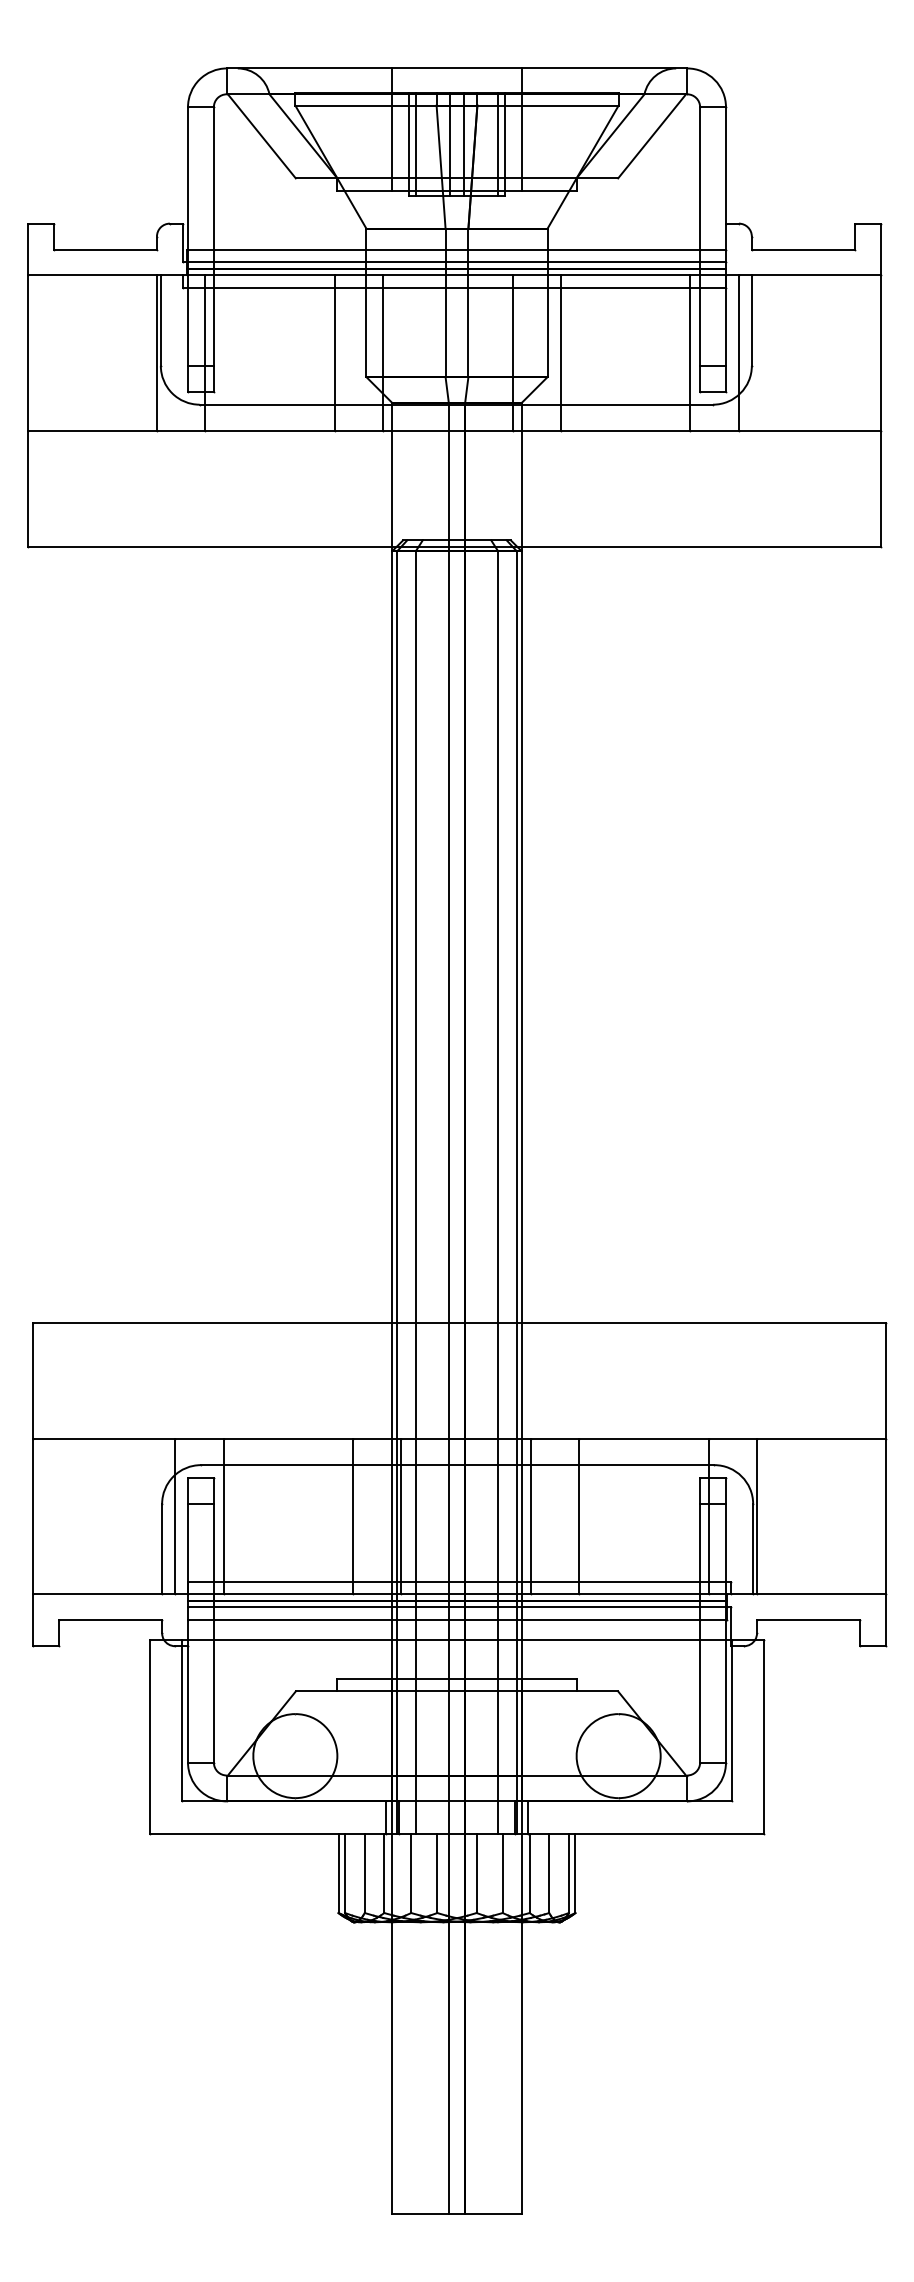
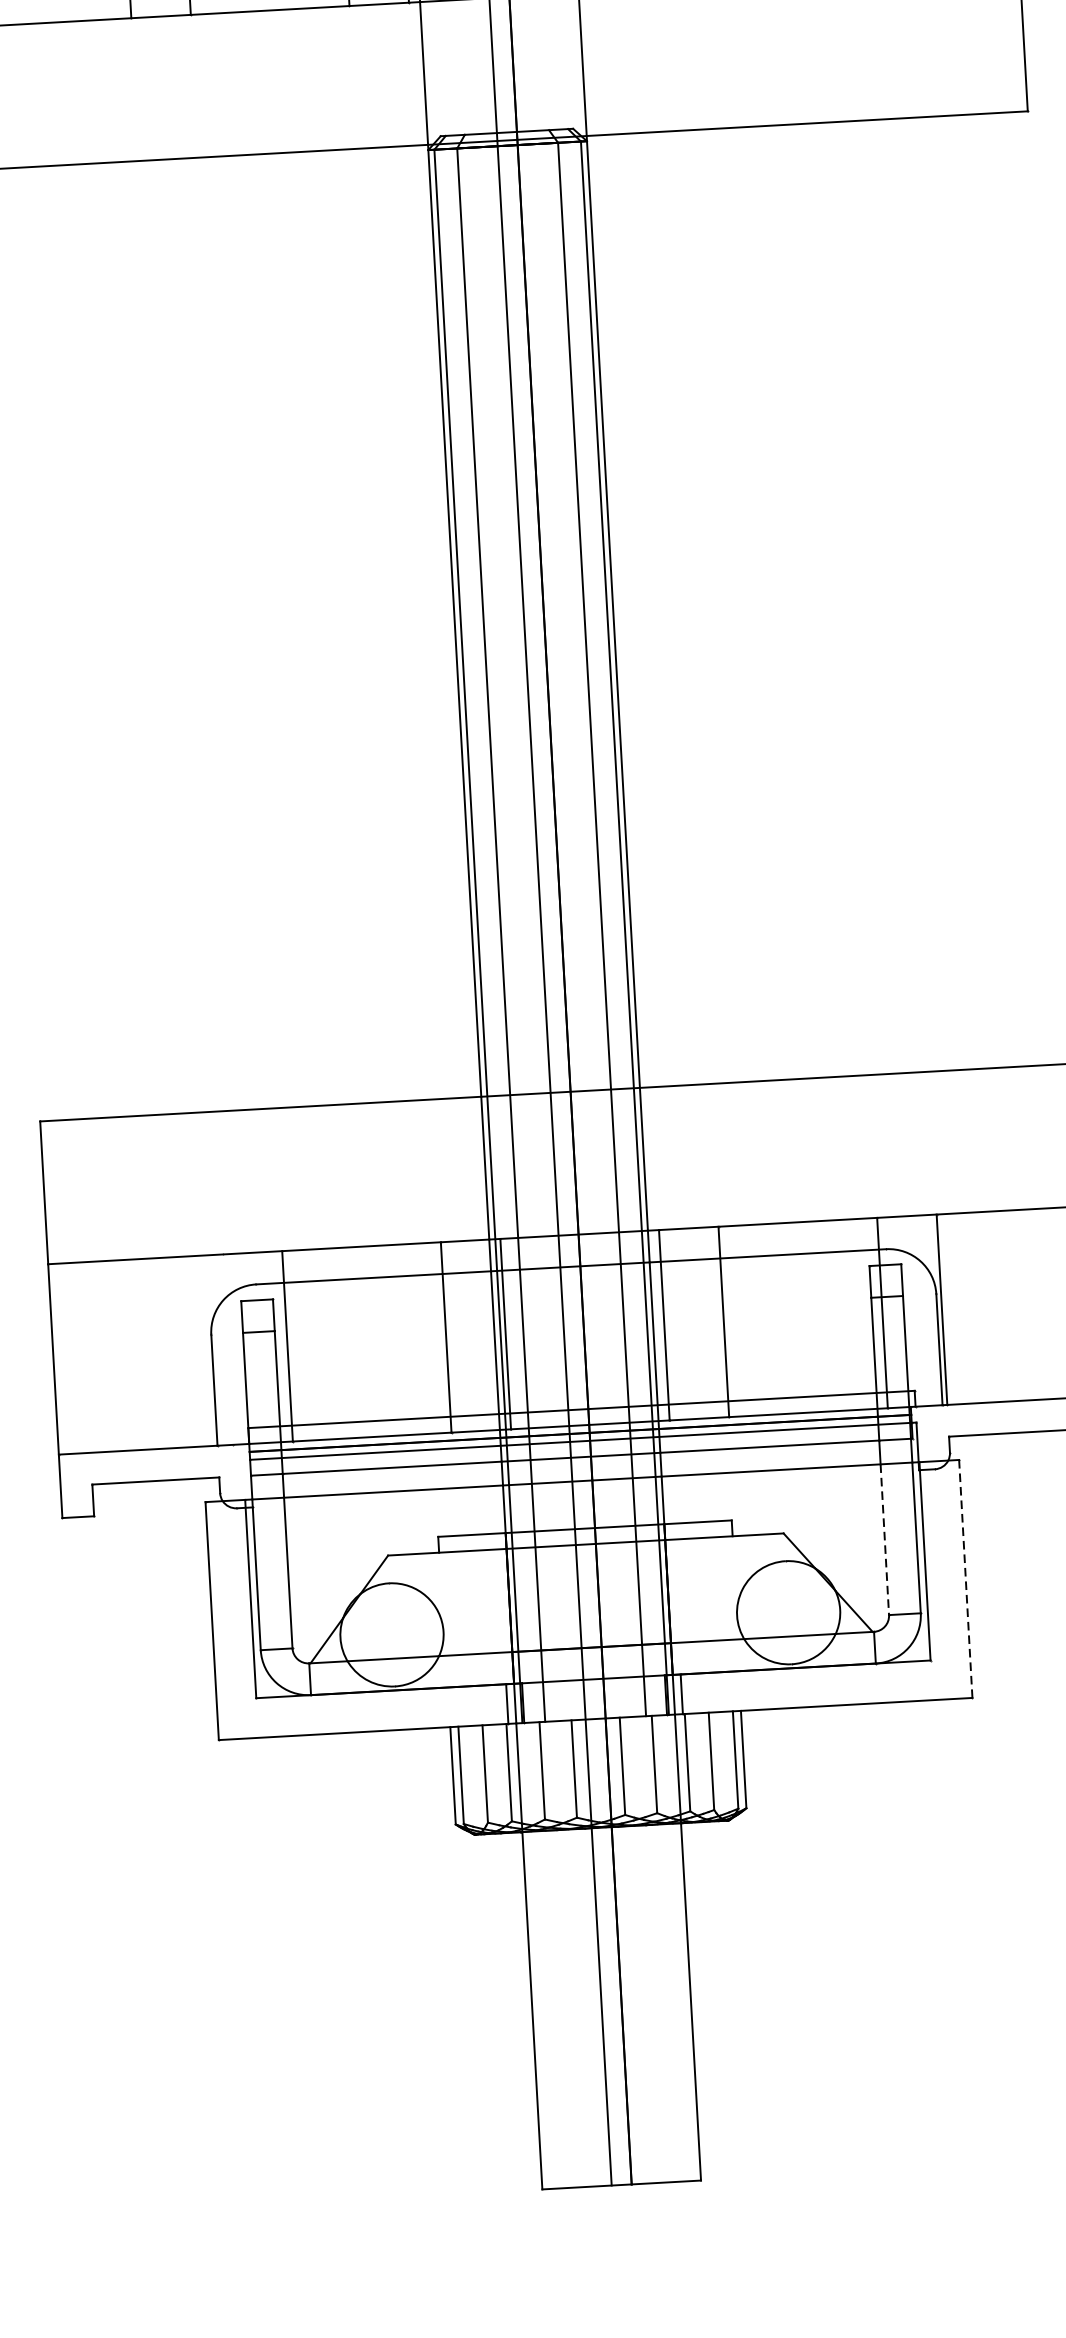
line: (175, 1516) -> (228, 1349), removed
line: (700, 1701) -> (885, 1540), solid -> dashed
line: (764, 1736) -> (966, 1578), solid -> dashed

